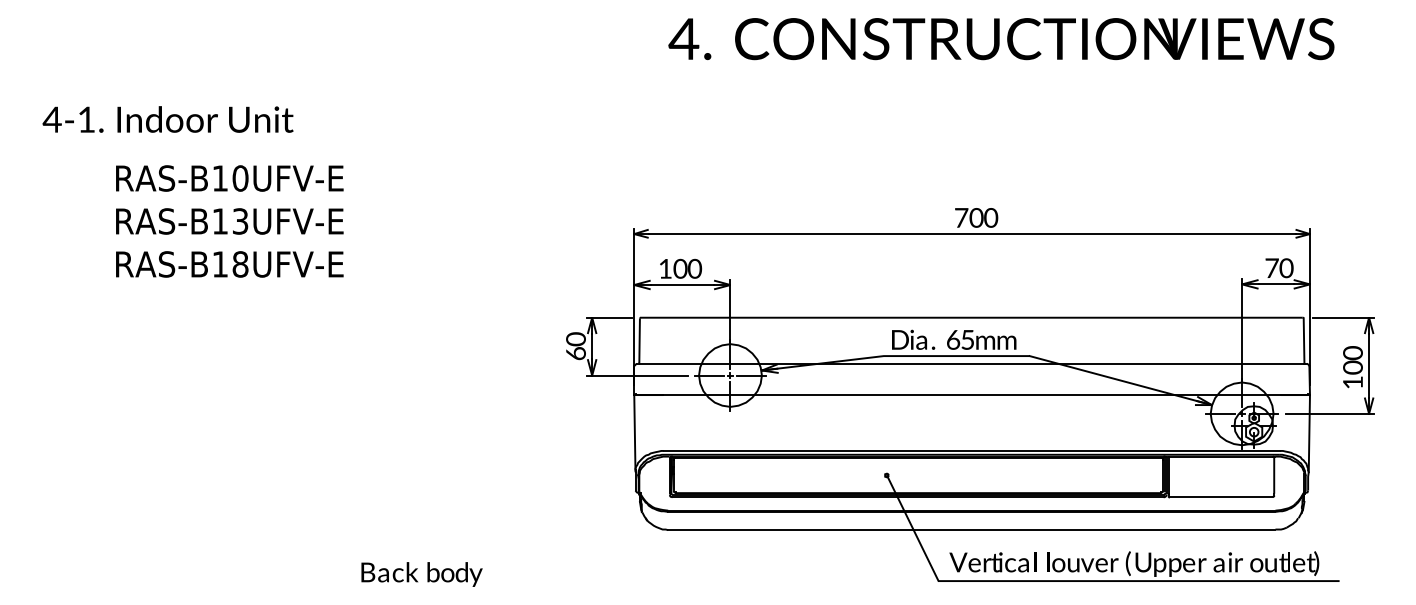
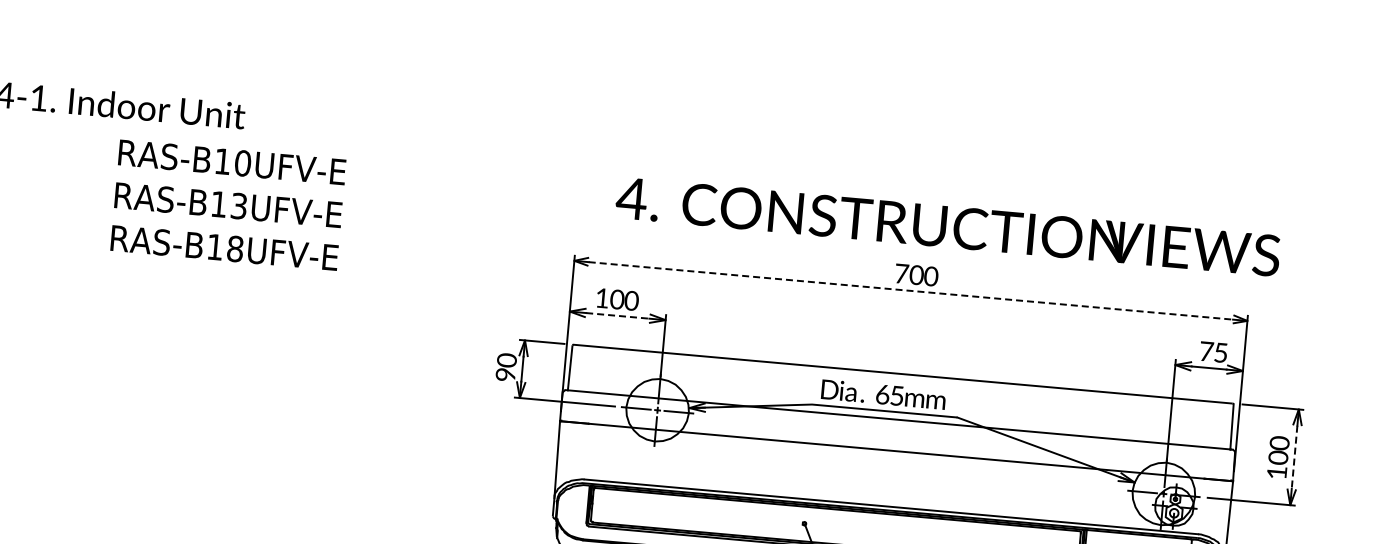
text: (1001, 39) -> (948, 227), moved
text: (229, 221) -> (228, 205), moved
line: (972, 234) -> (911, 291), solid -> dashed
text: (1286, 268) -> (1220, 353), 0 -> 5
line: (682, 285) -> (617, 316), solid -> dashed
text: (575, 353) -> (505, 374), 6 -> 9
line: (1369, 365) -> (1295, 457), solid -> dashed

